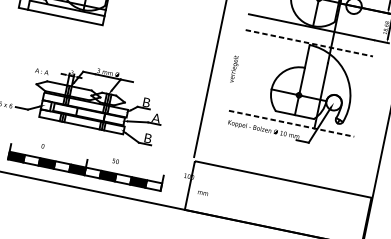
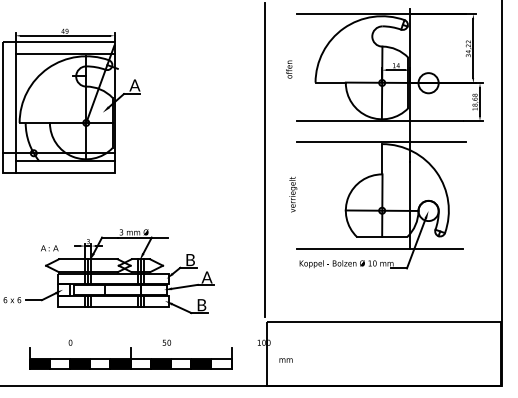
line: (310, 43) -> (382, 141), dashed -> solid
line: (291, 123) -> (380, 248), dashed -> solid

